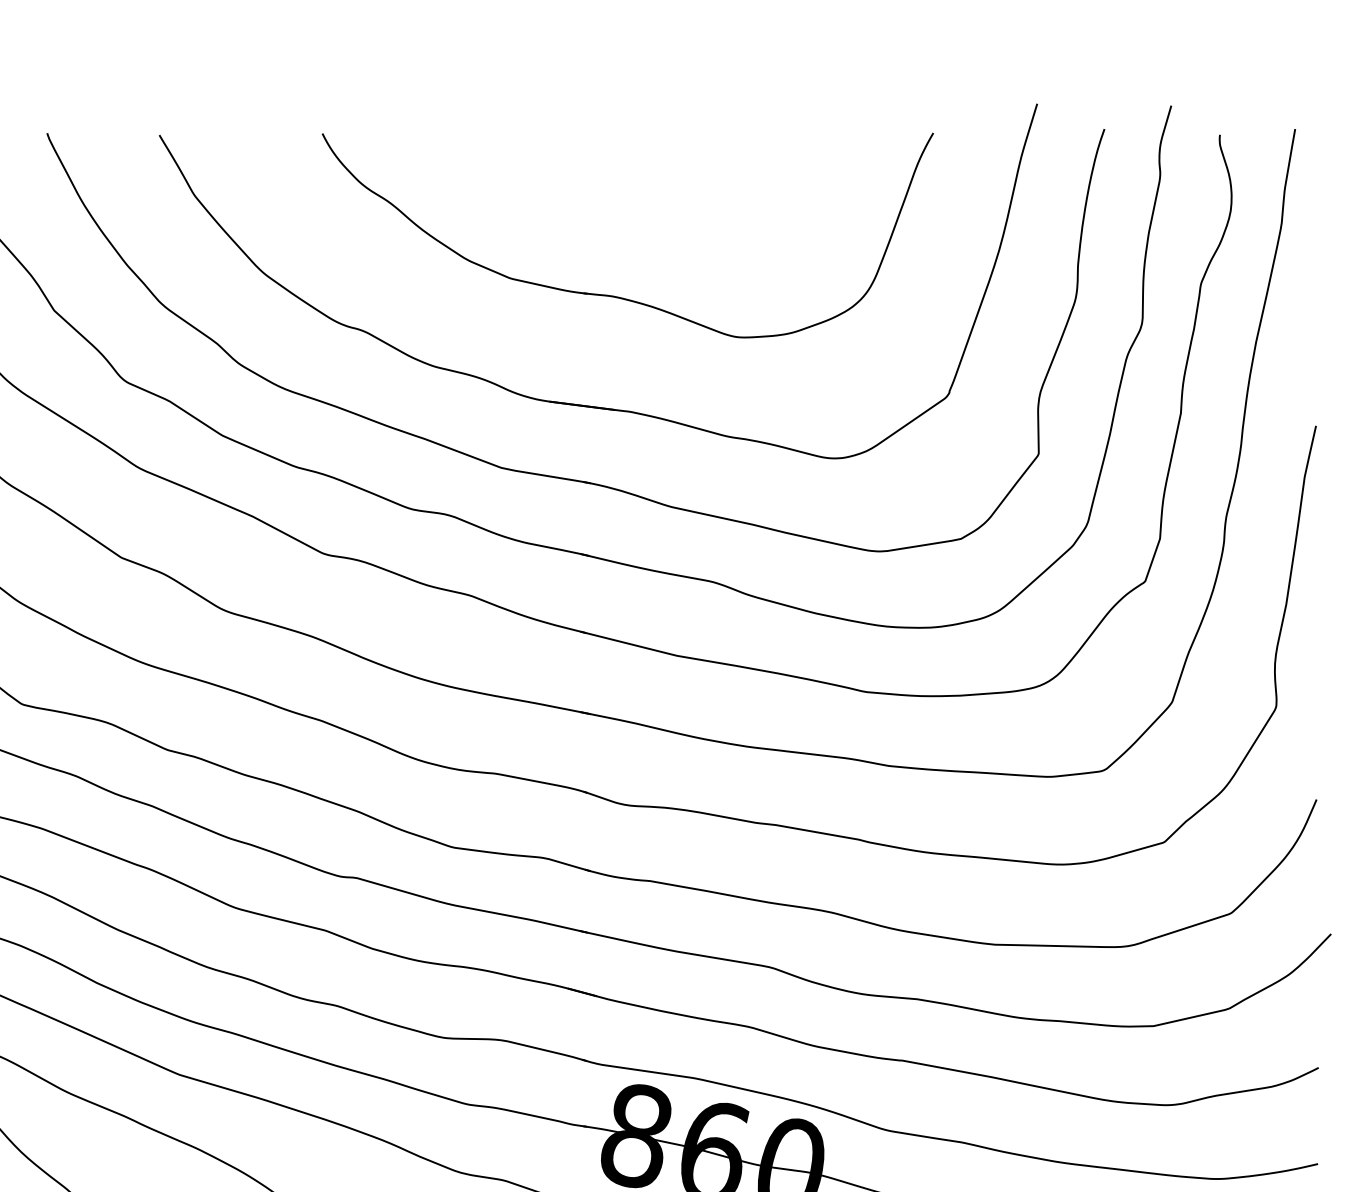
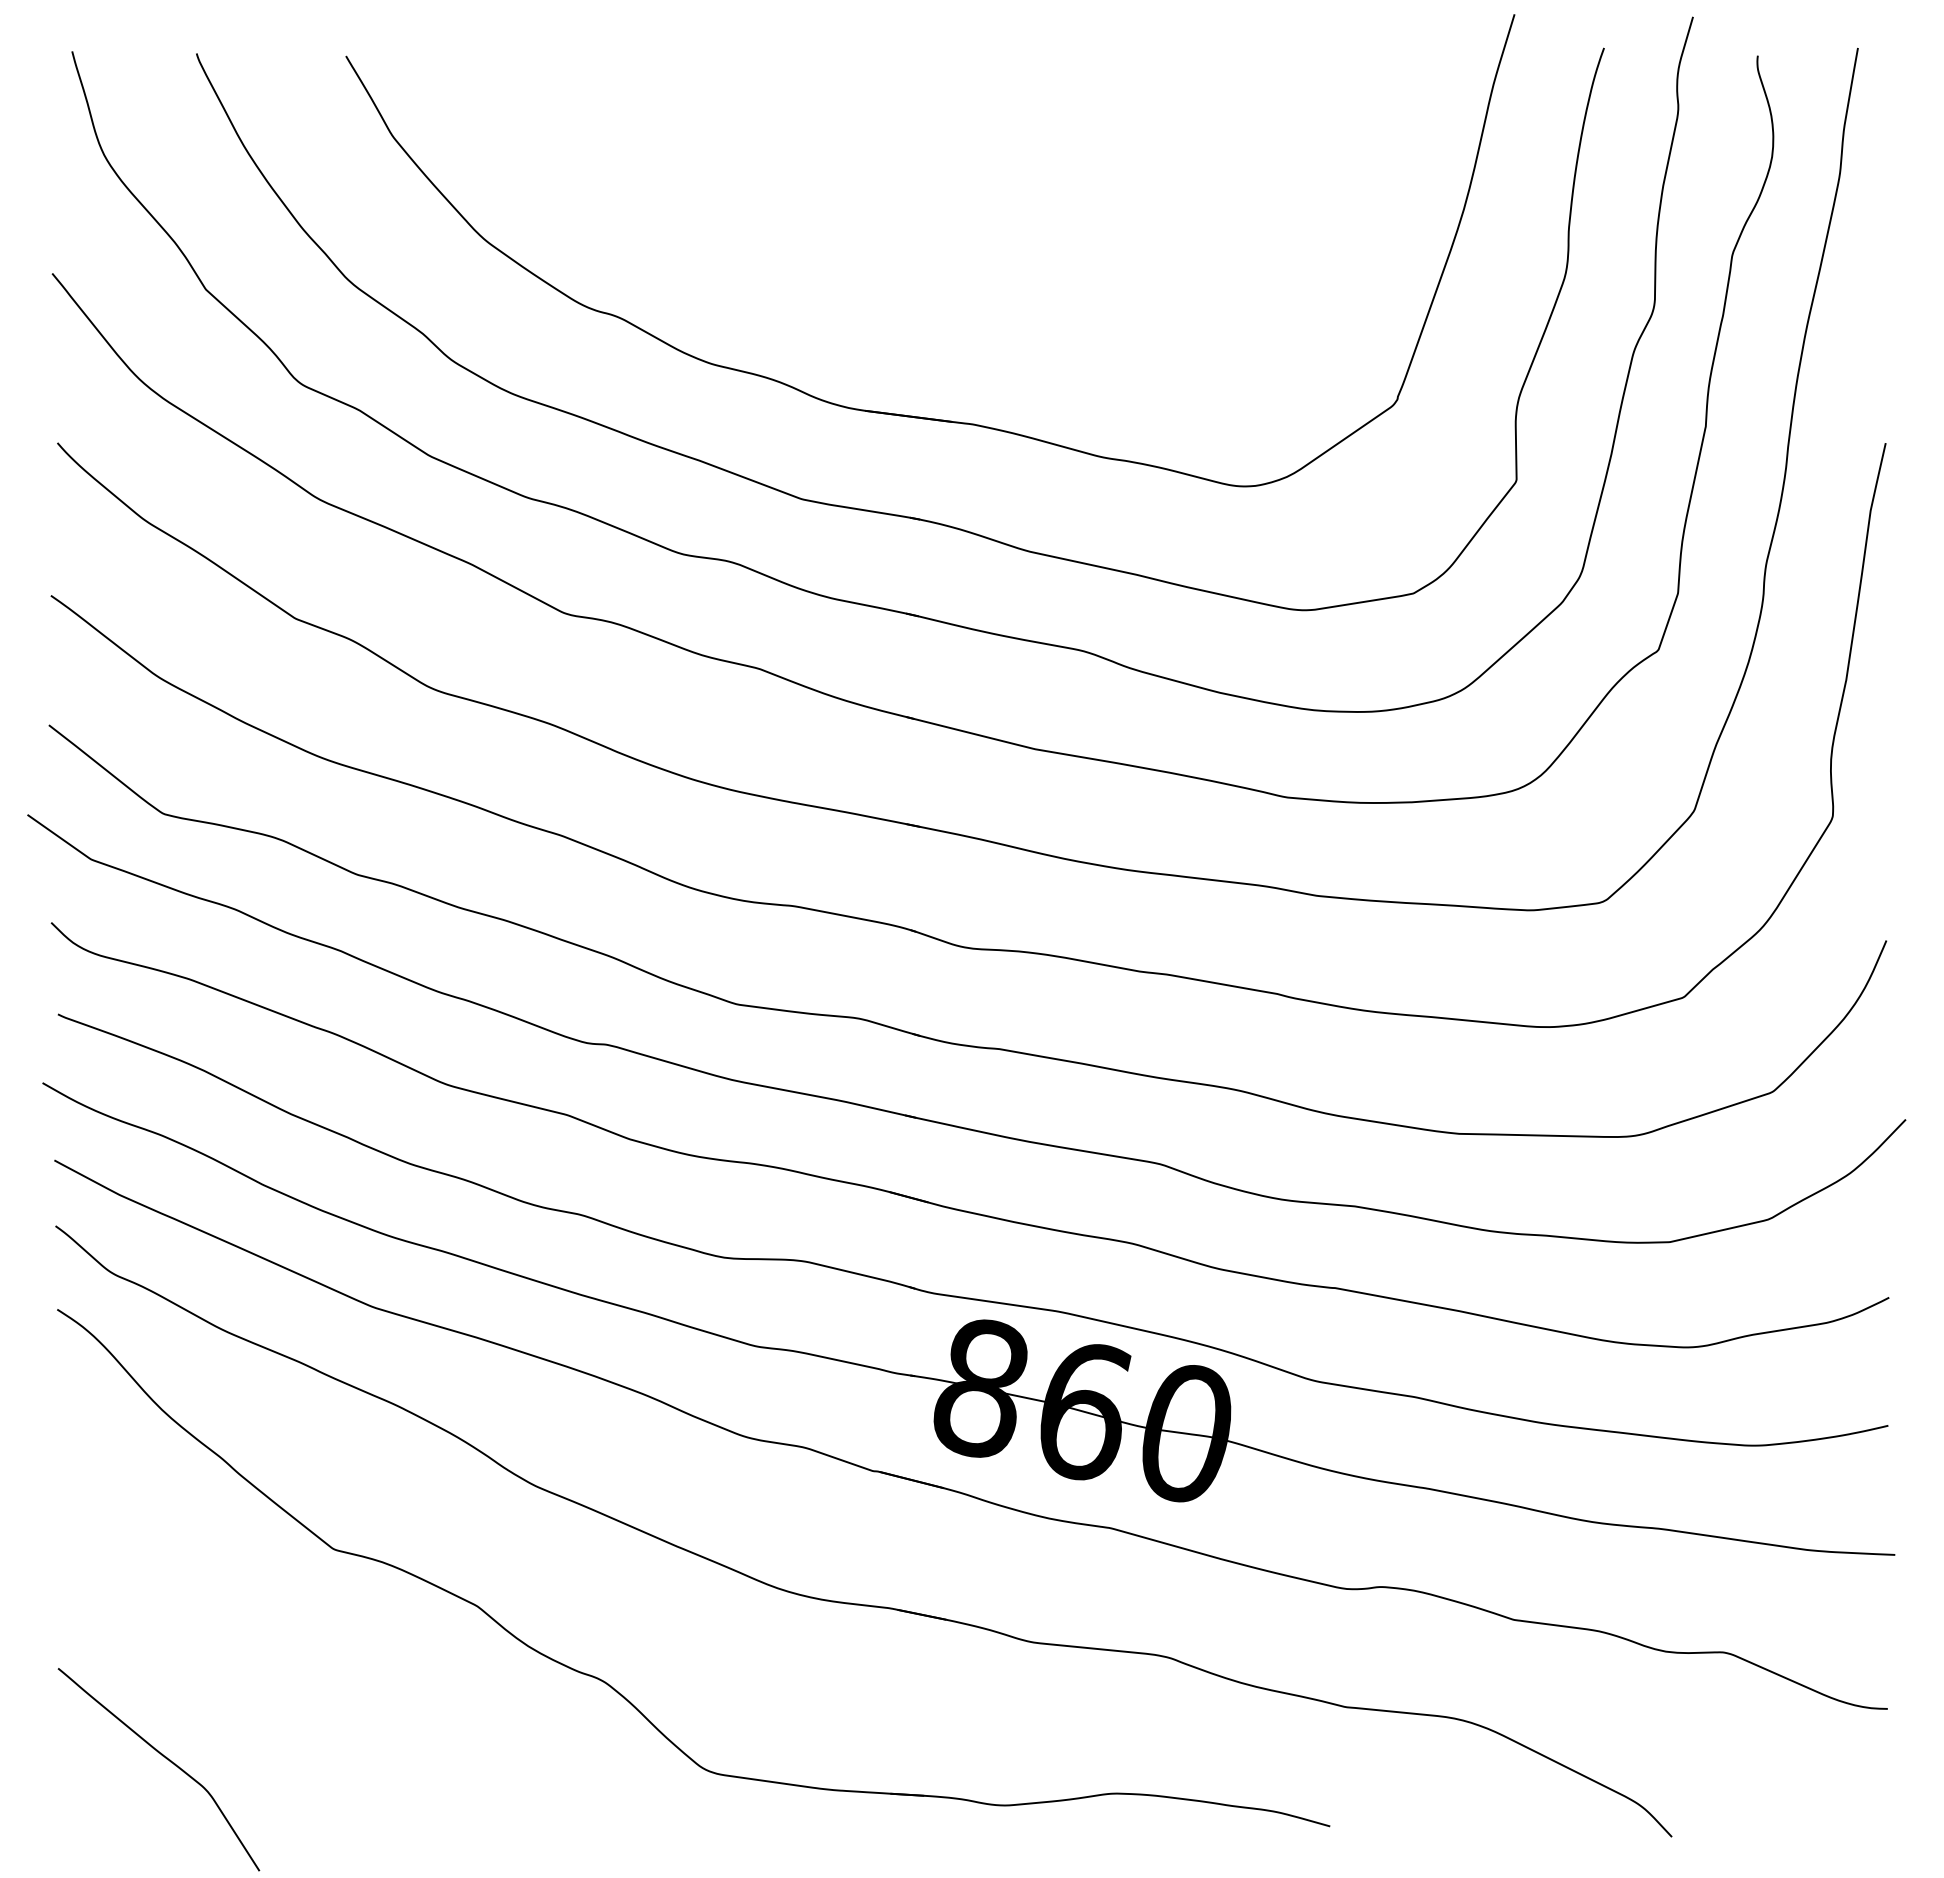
part: (615, 296) -> (953, 270), removed

